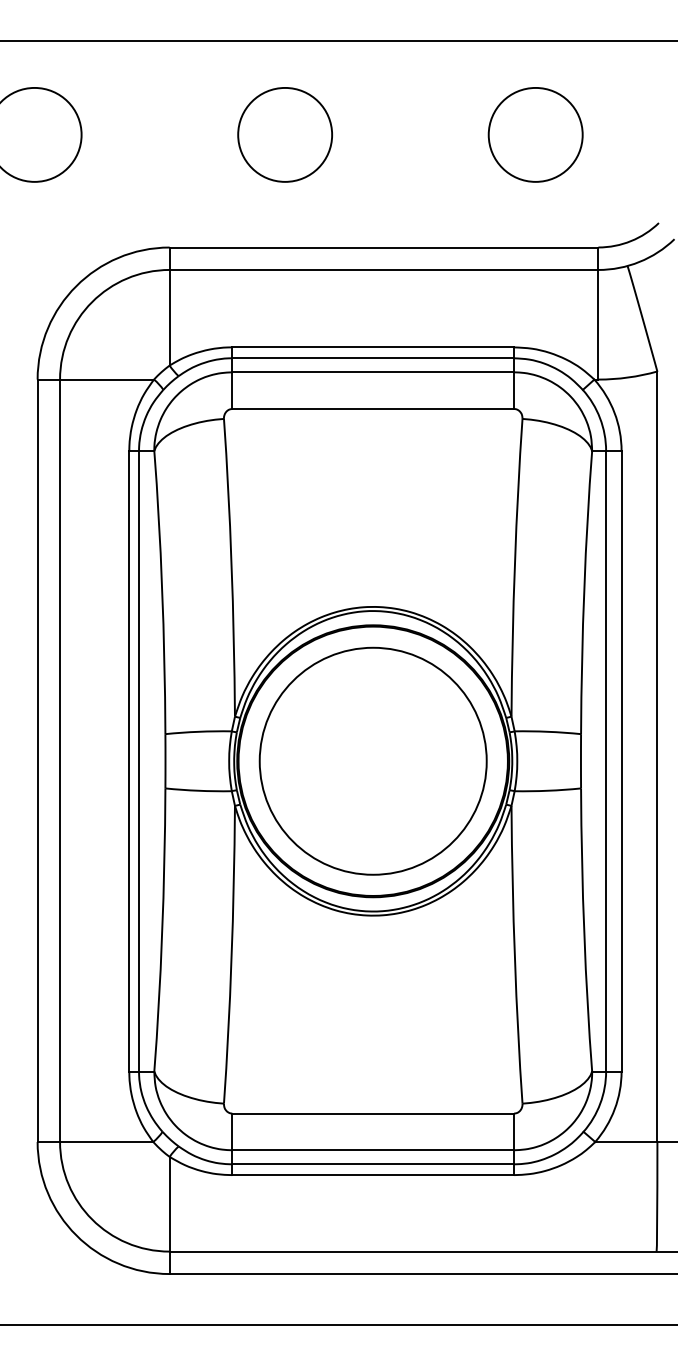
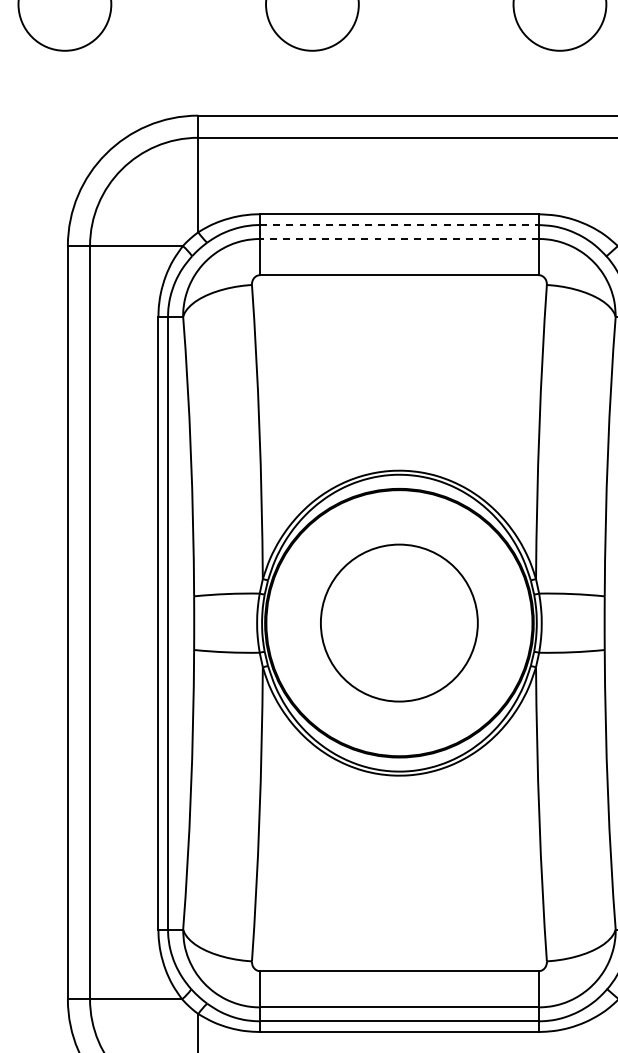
line: (373, 358) -> (399, 225), solid -> dashed
line: (373, 372) -> (399, 239), solid -> dashed
circle: (372, 760) -> (398, 622), size x0.7

